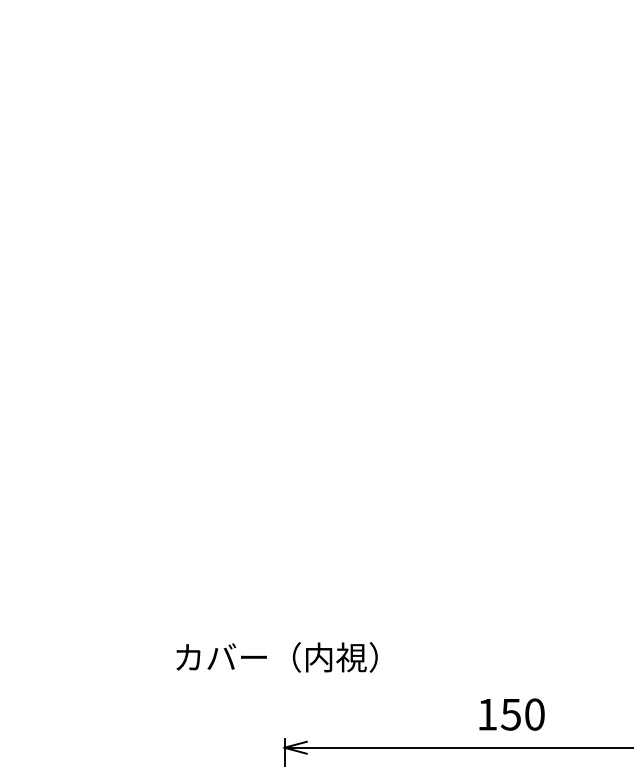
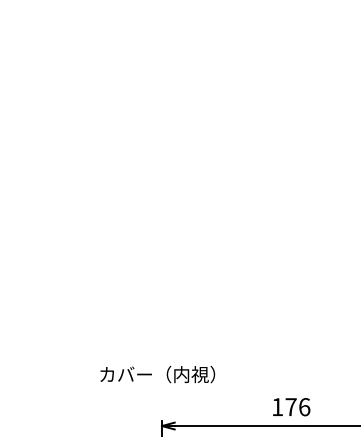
text: (522, 715) -> (297, 407), 150 -> 176

